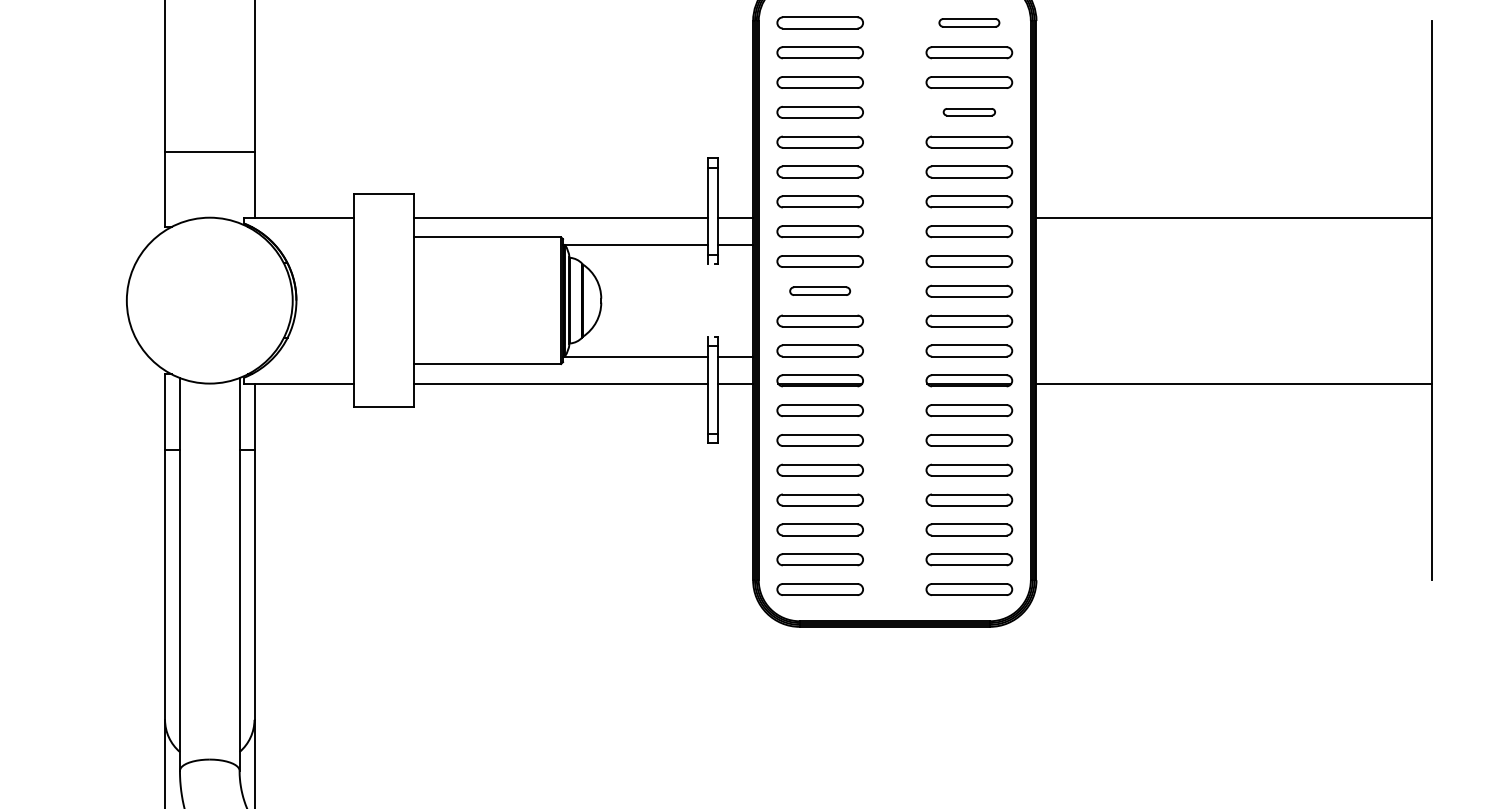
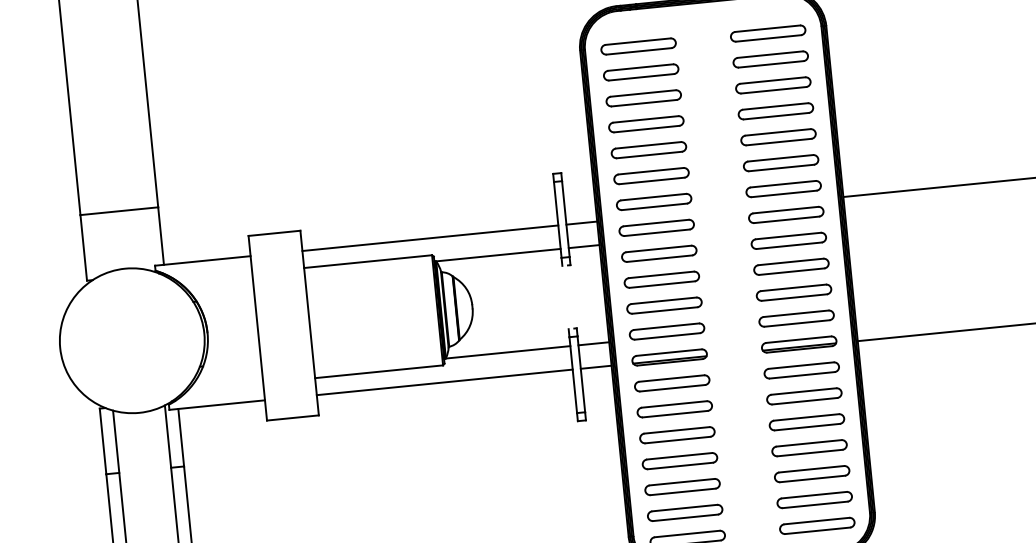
part: (969, 22) -> (768, 33), size x1.43
part: (969, 111) -> (775, 110), size x1.67
part: (819, 290) -> (661, 279), size x1.43

